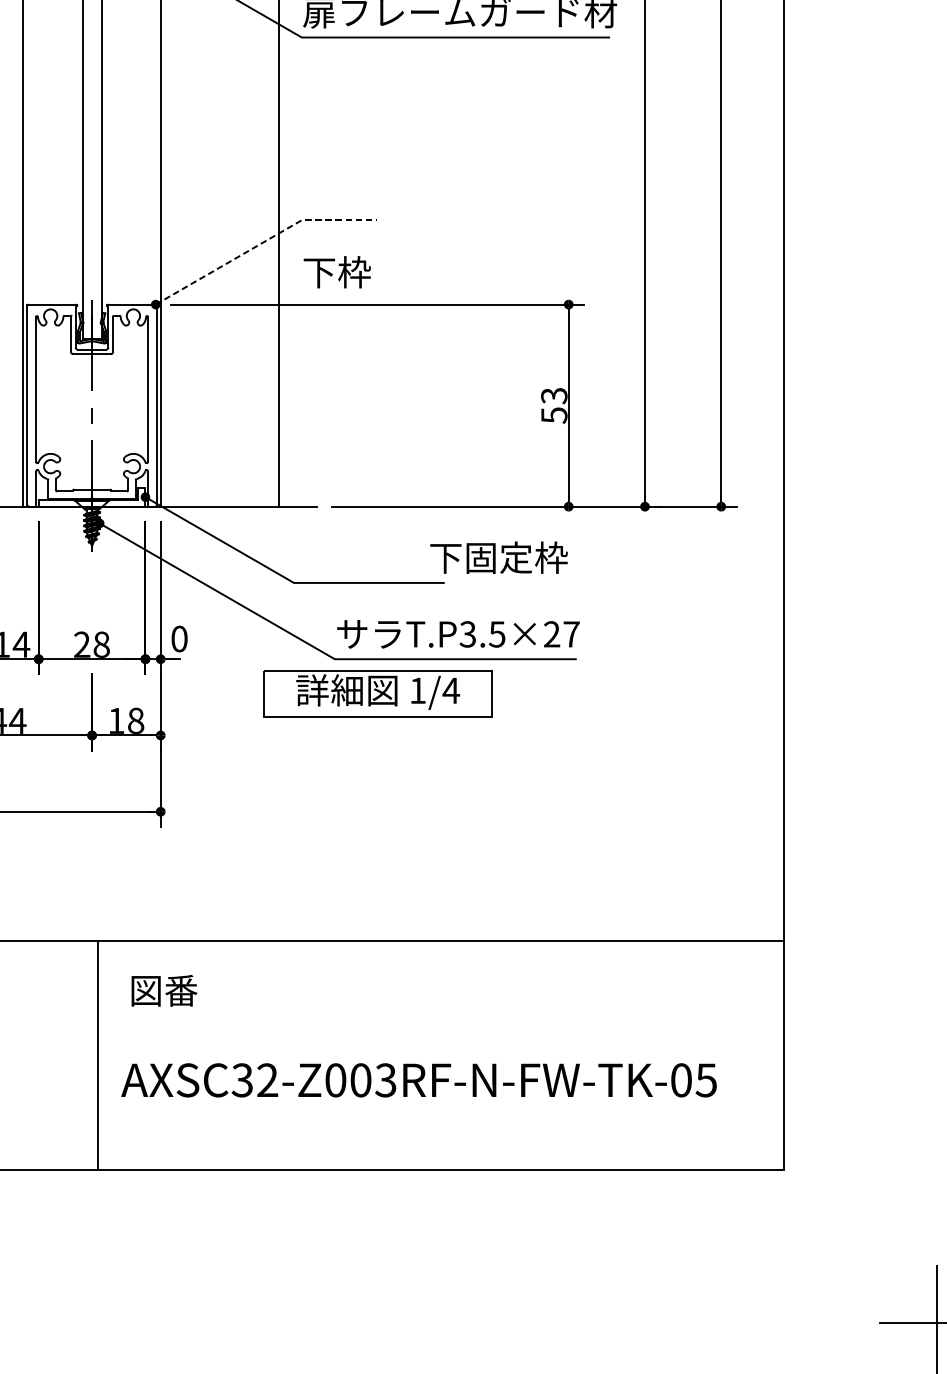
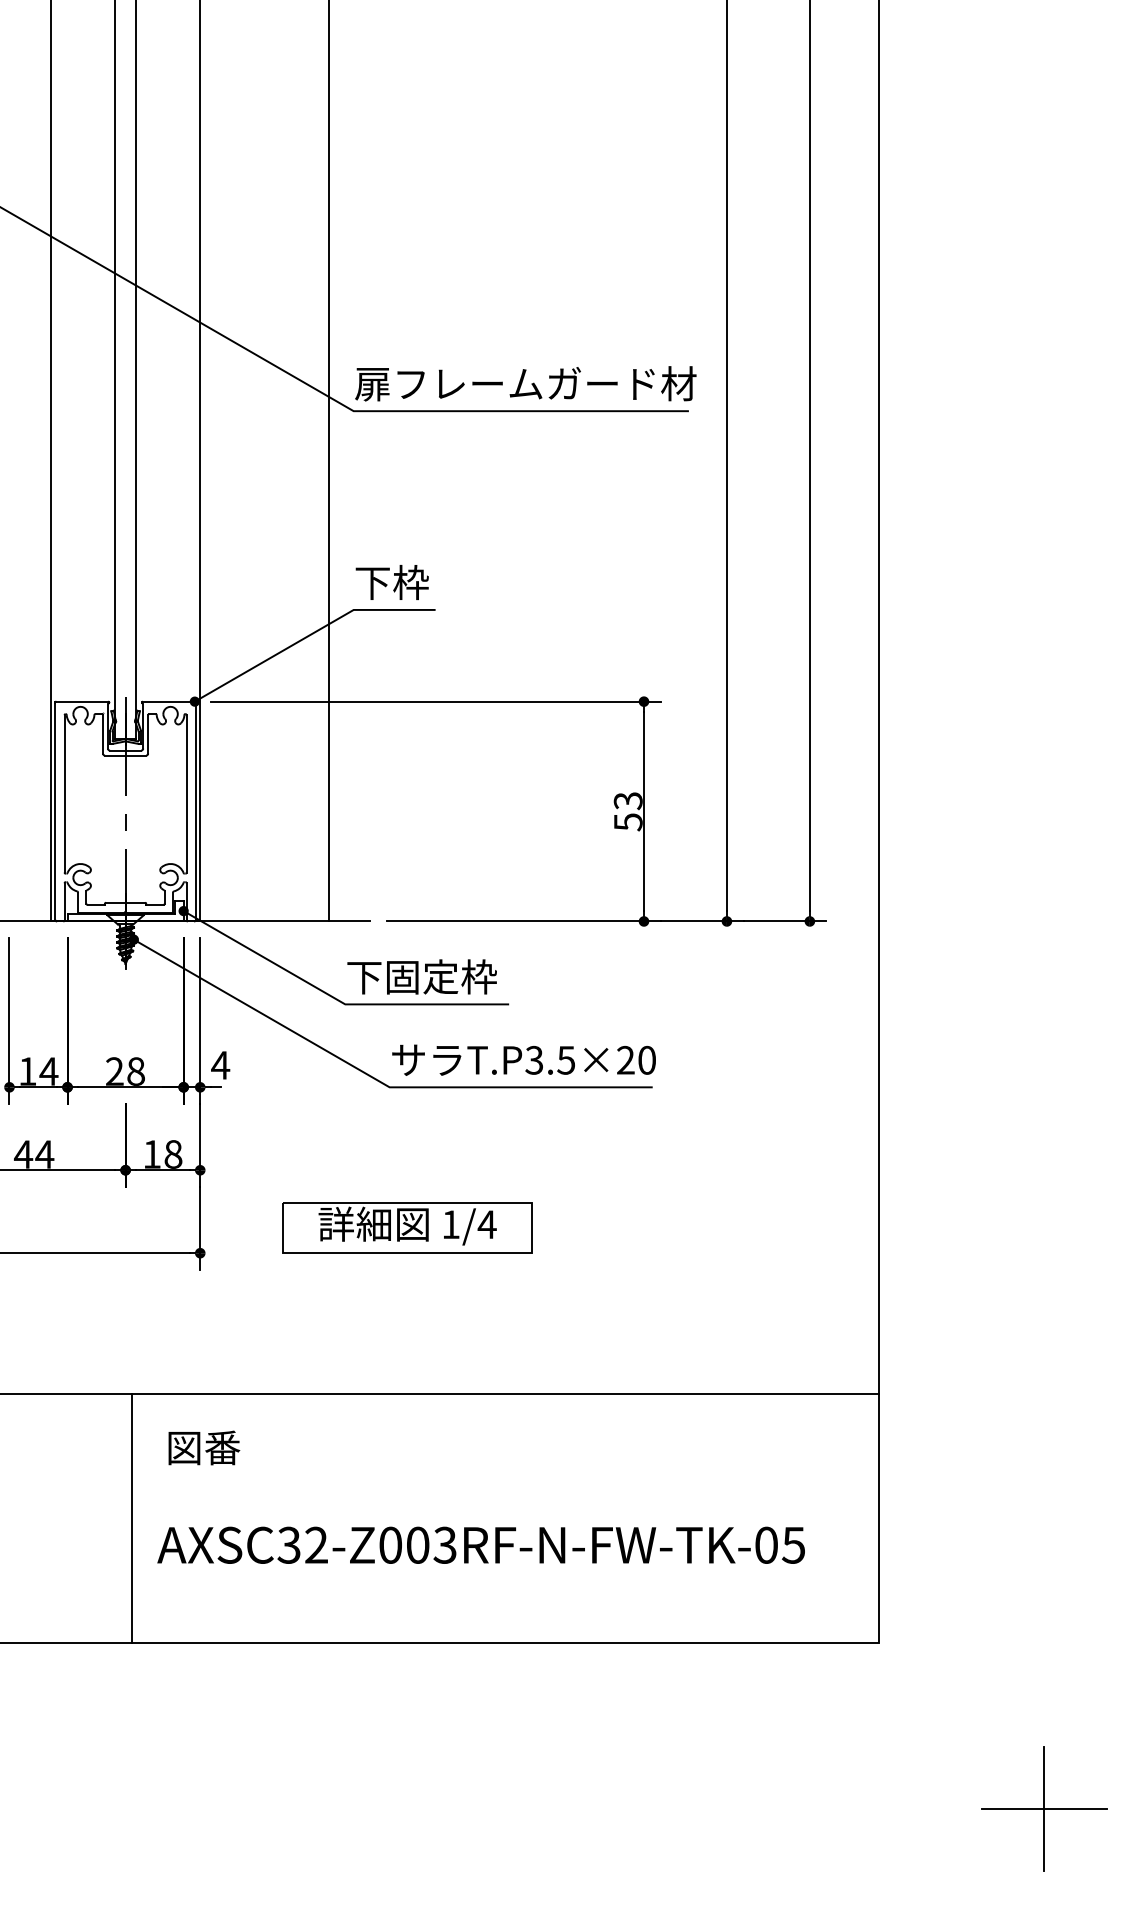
line: (262, 242) -> (310, 634), dashed -> solid
text: (336, 272) -> (391, 582), moved
text: (498, 557) -> (421, 976), moved
text: (571, 633) -> (646, 1059), T.P3.5×27 -> T.P3.5×20
text: (179, 639) -> (220, 1065), 0 -> 4
part: (377, 693) -> (407, 1227), moved

